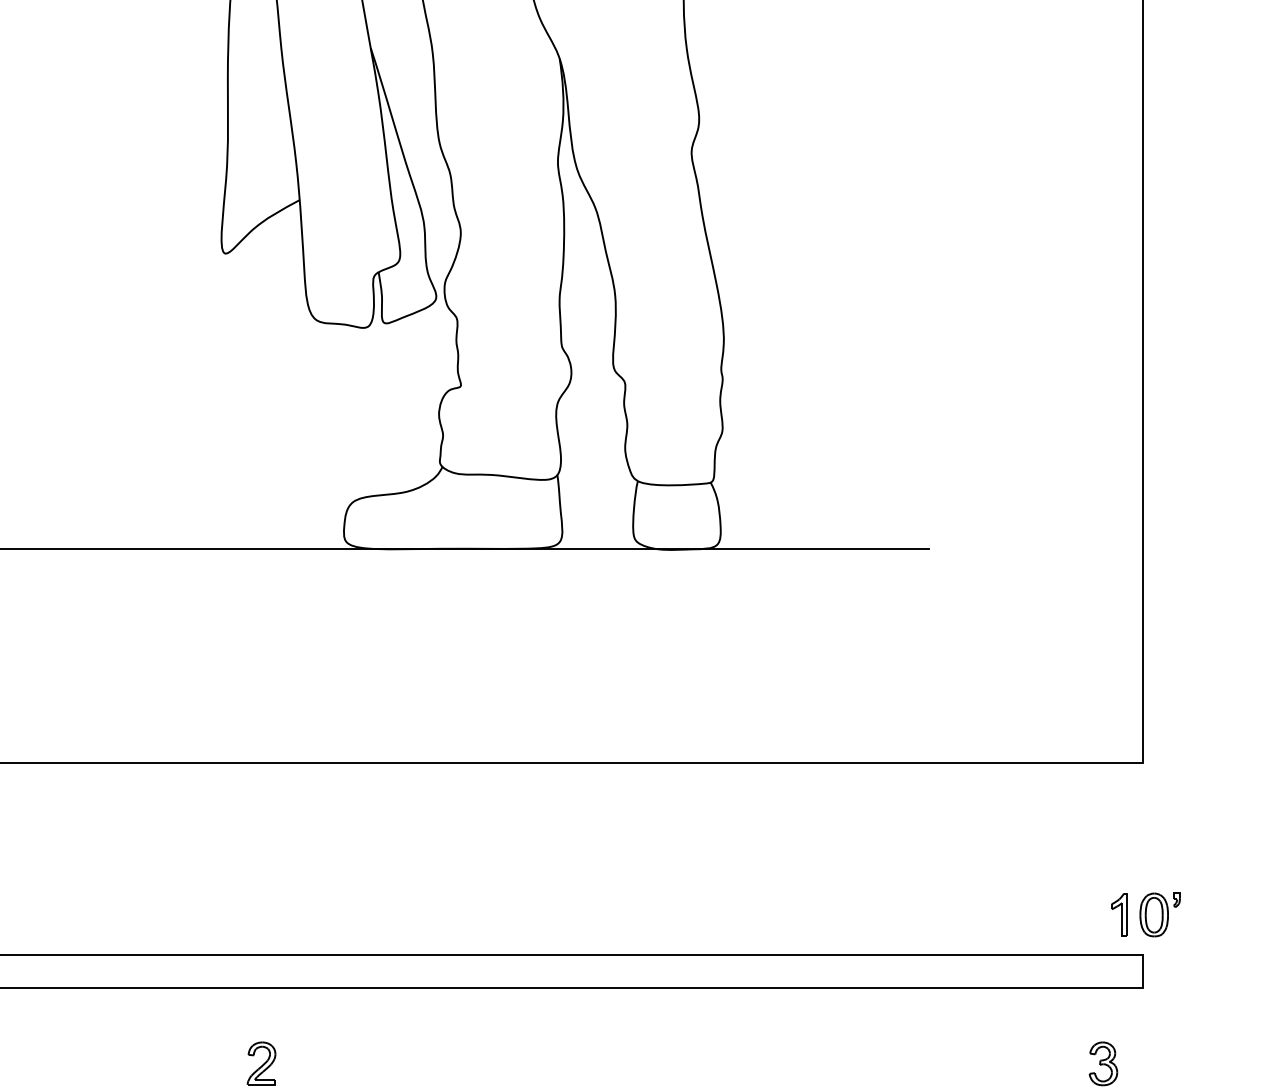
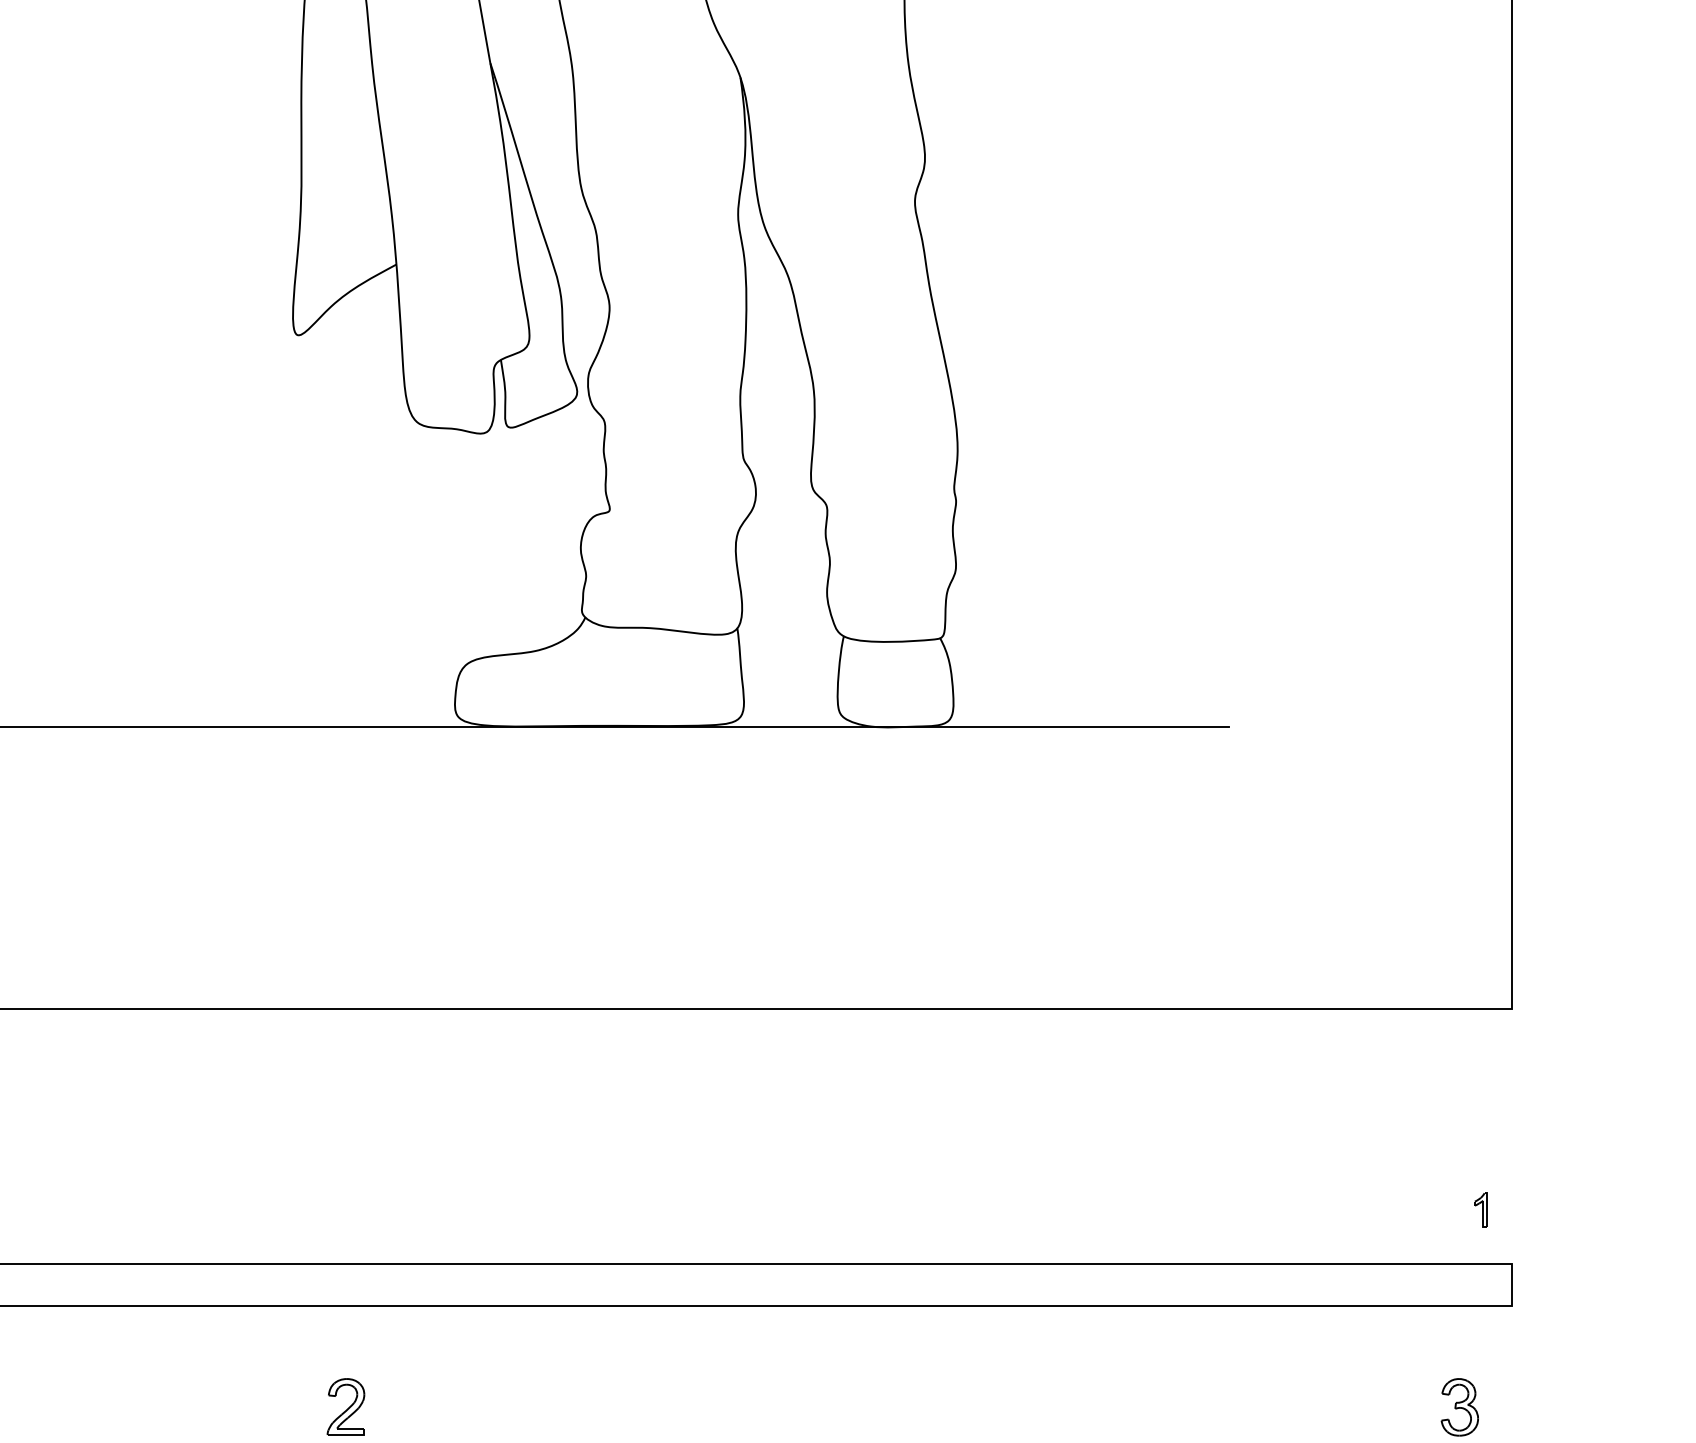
part: (1119, 914) -> (1480, 1209), size x0.6
part: (1159, 915) -> (1534, 1210), removed

